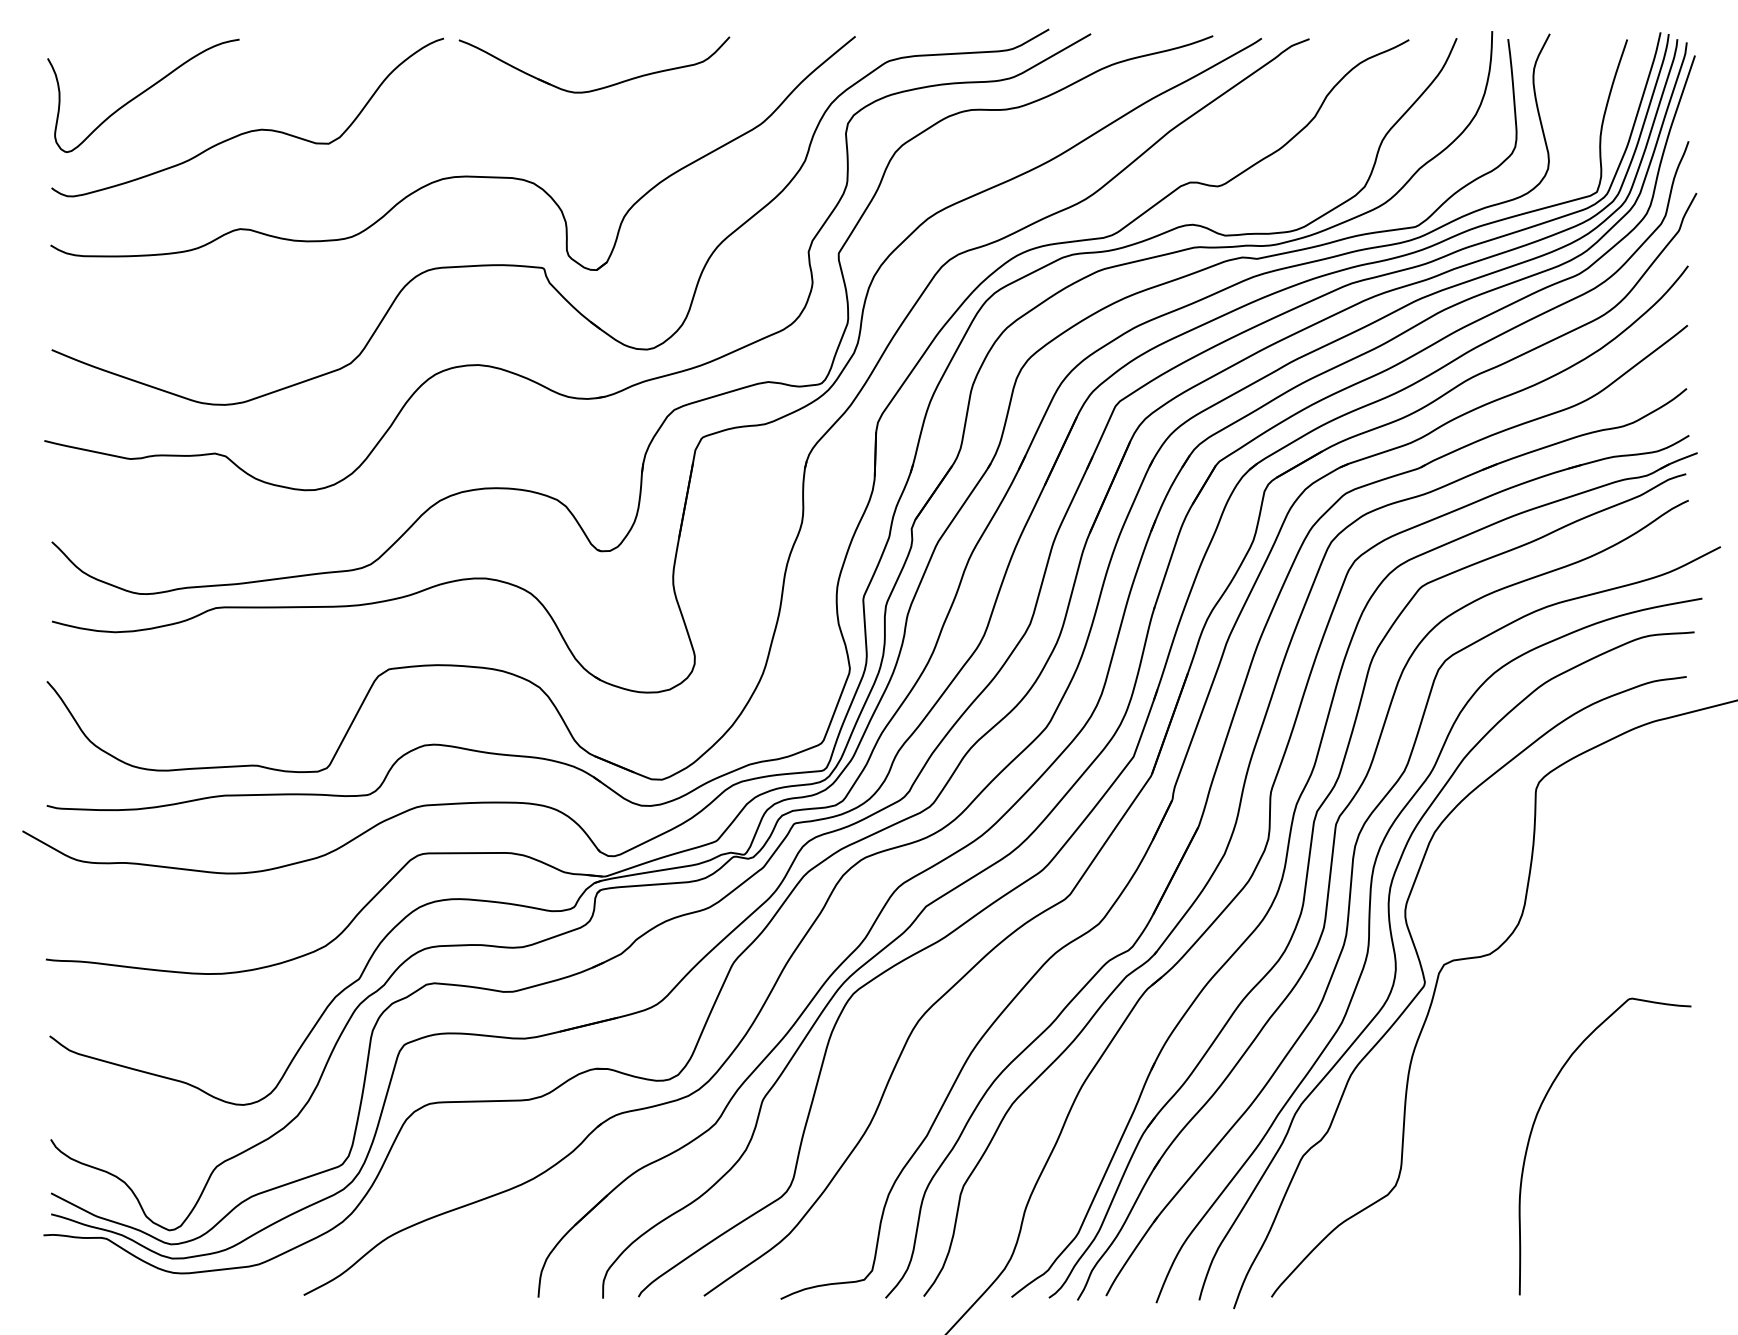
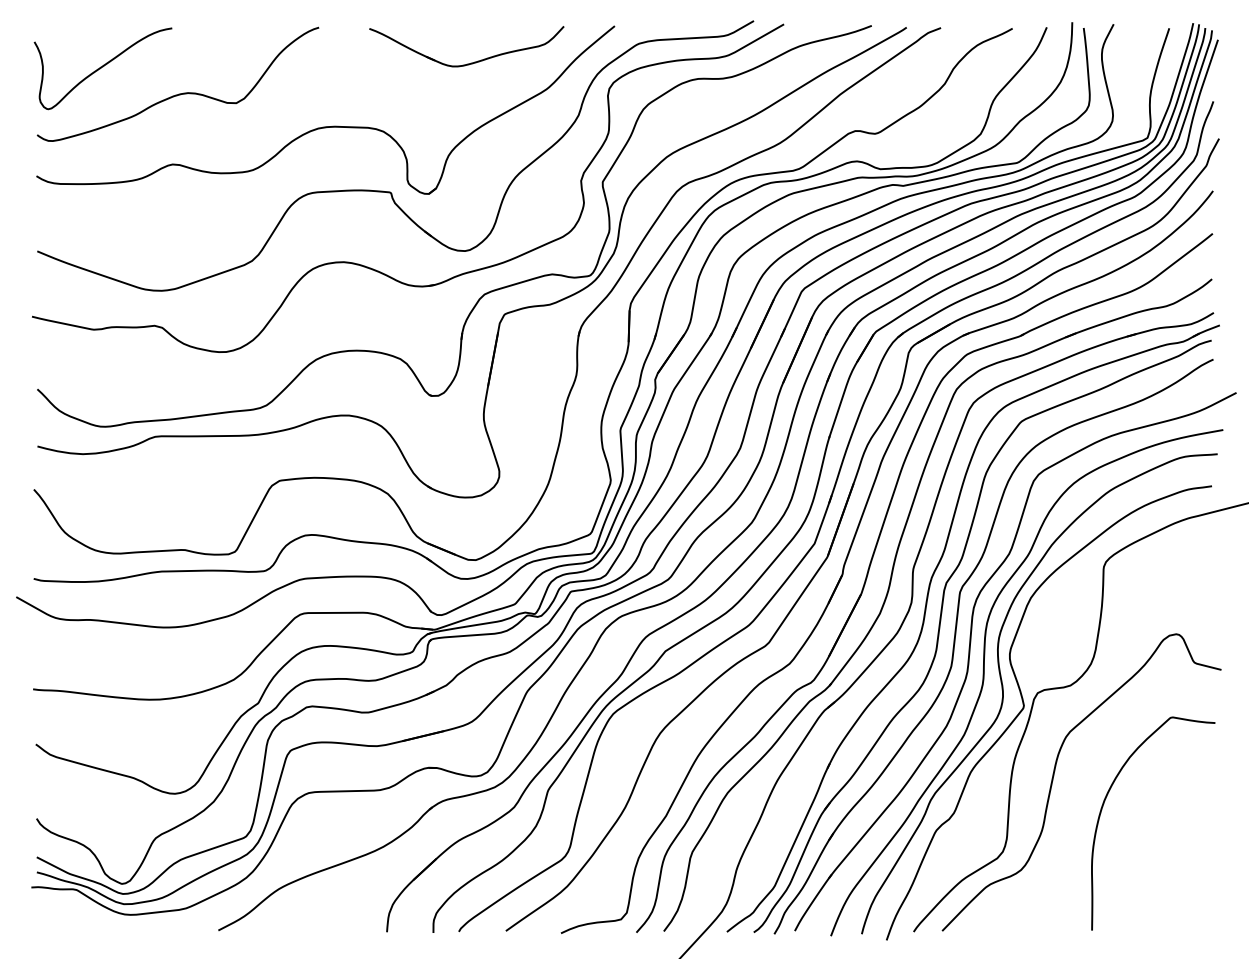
part: (600, 87) -> (471, 62), moved
curve: (1466, 1082) -> (1053, 777), added

